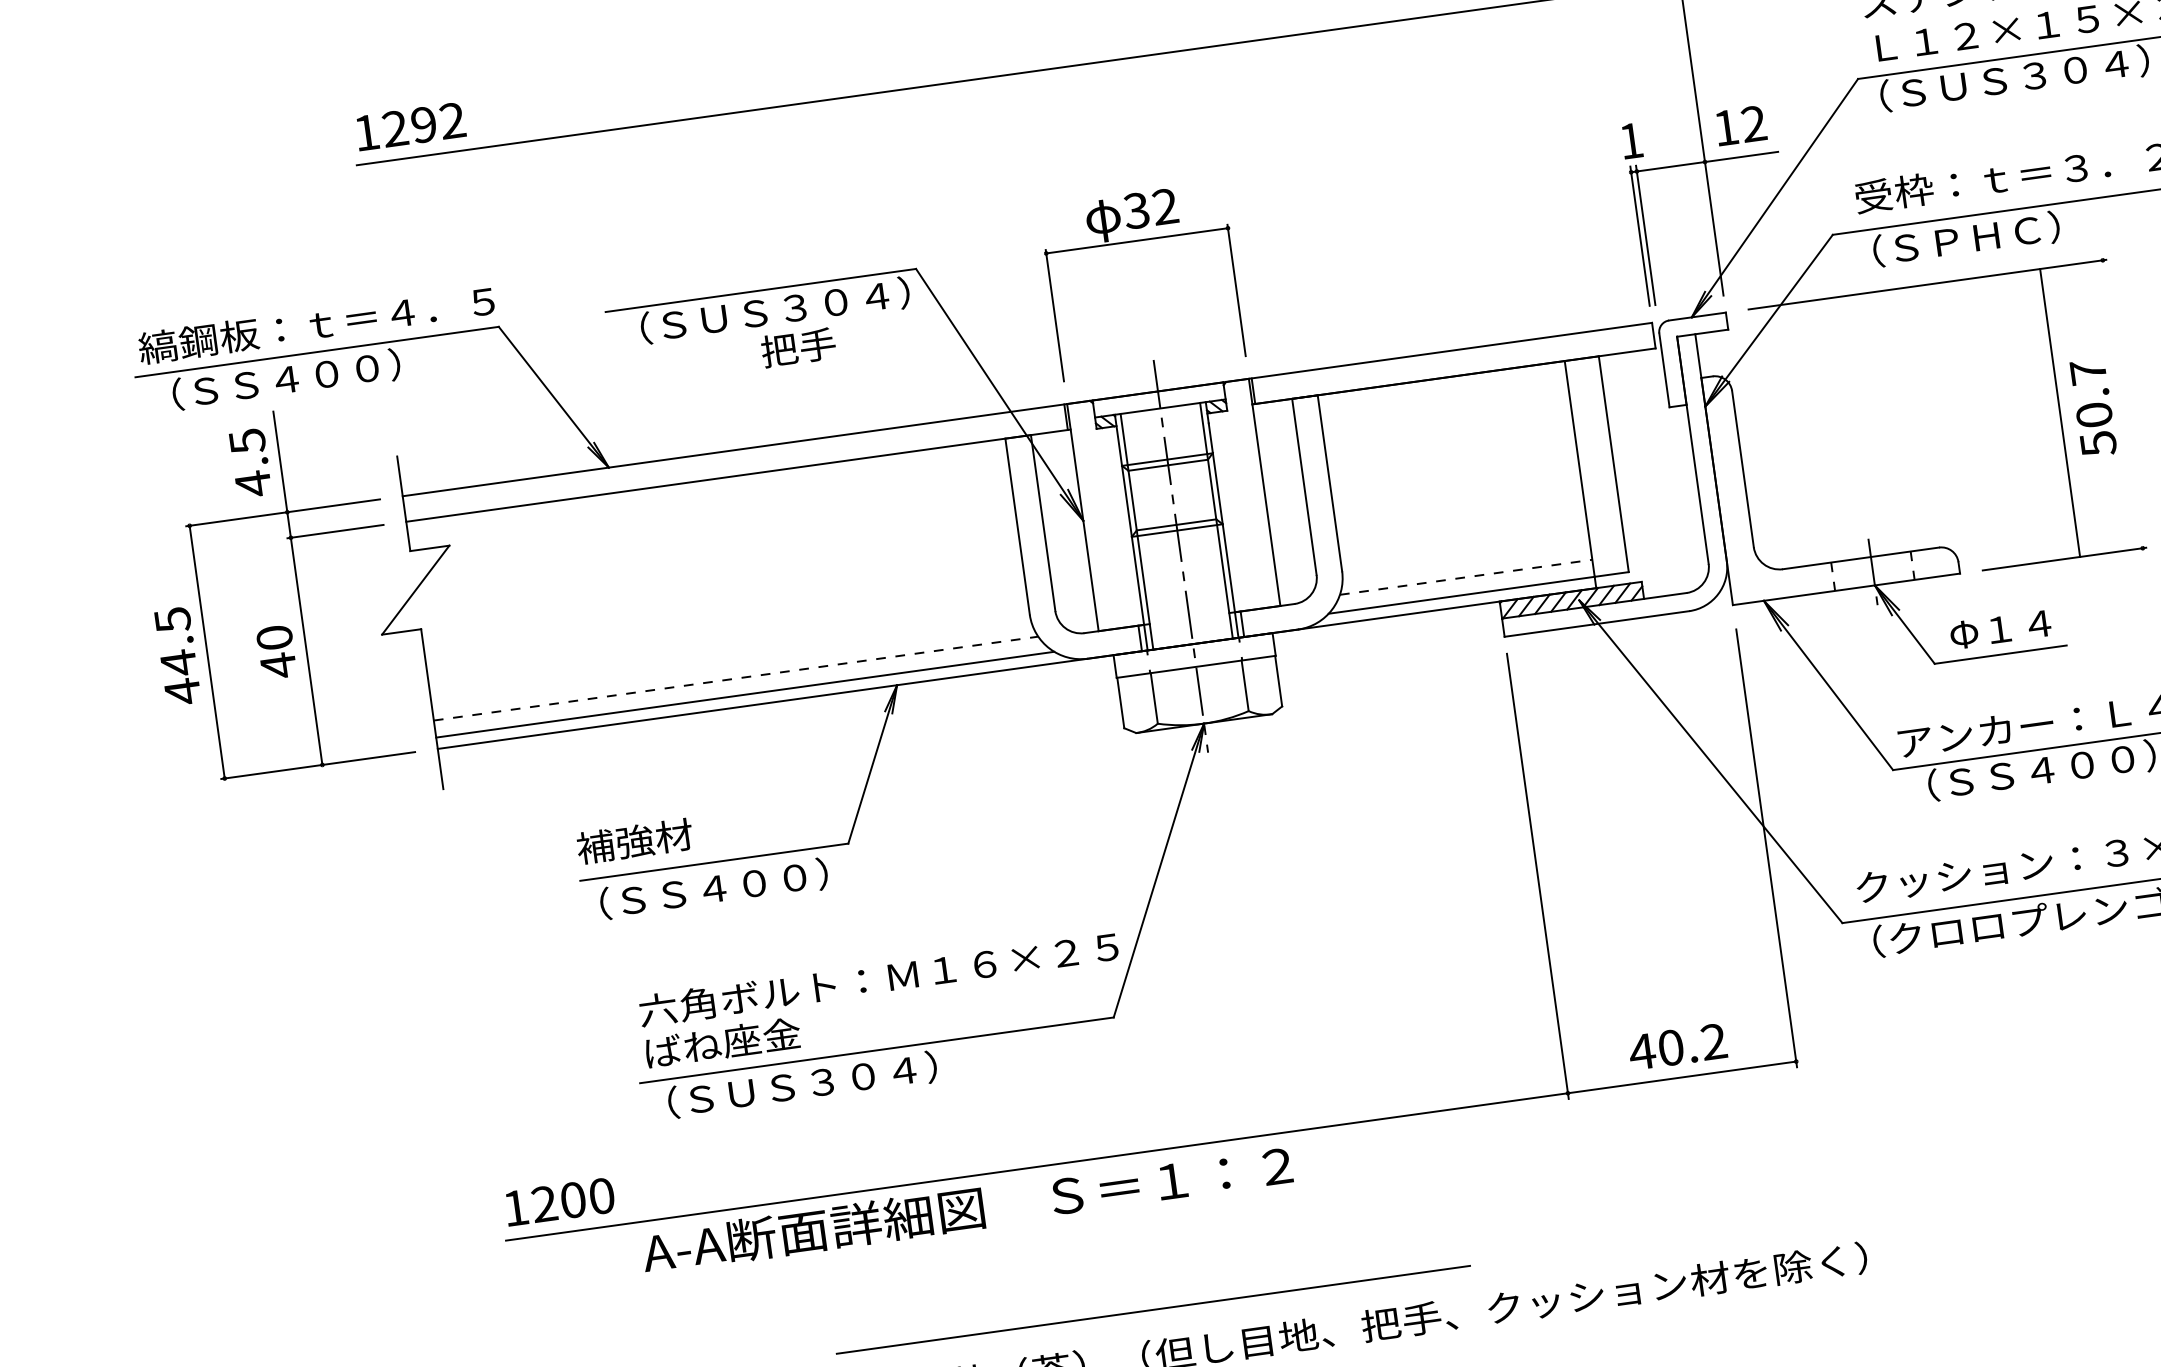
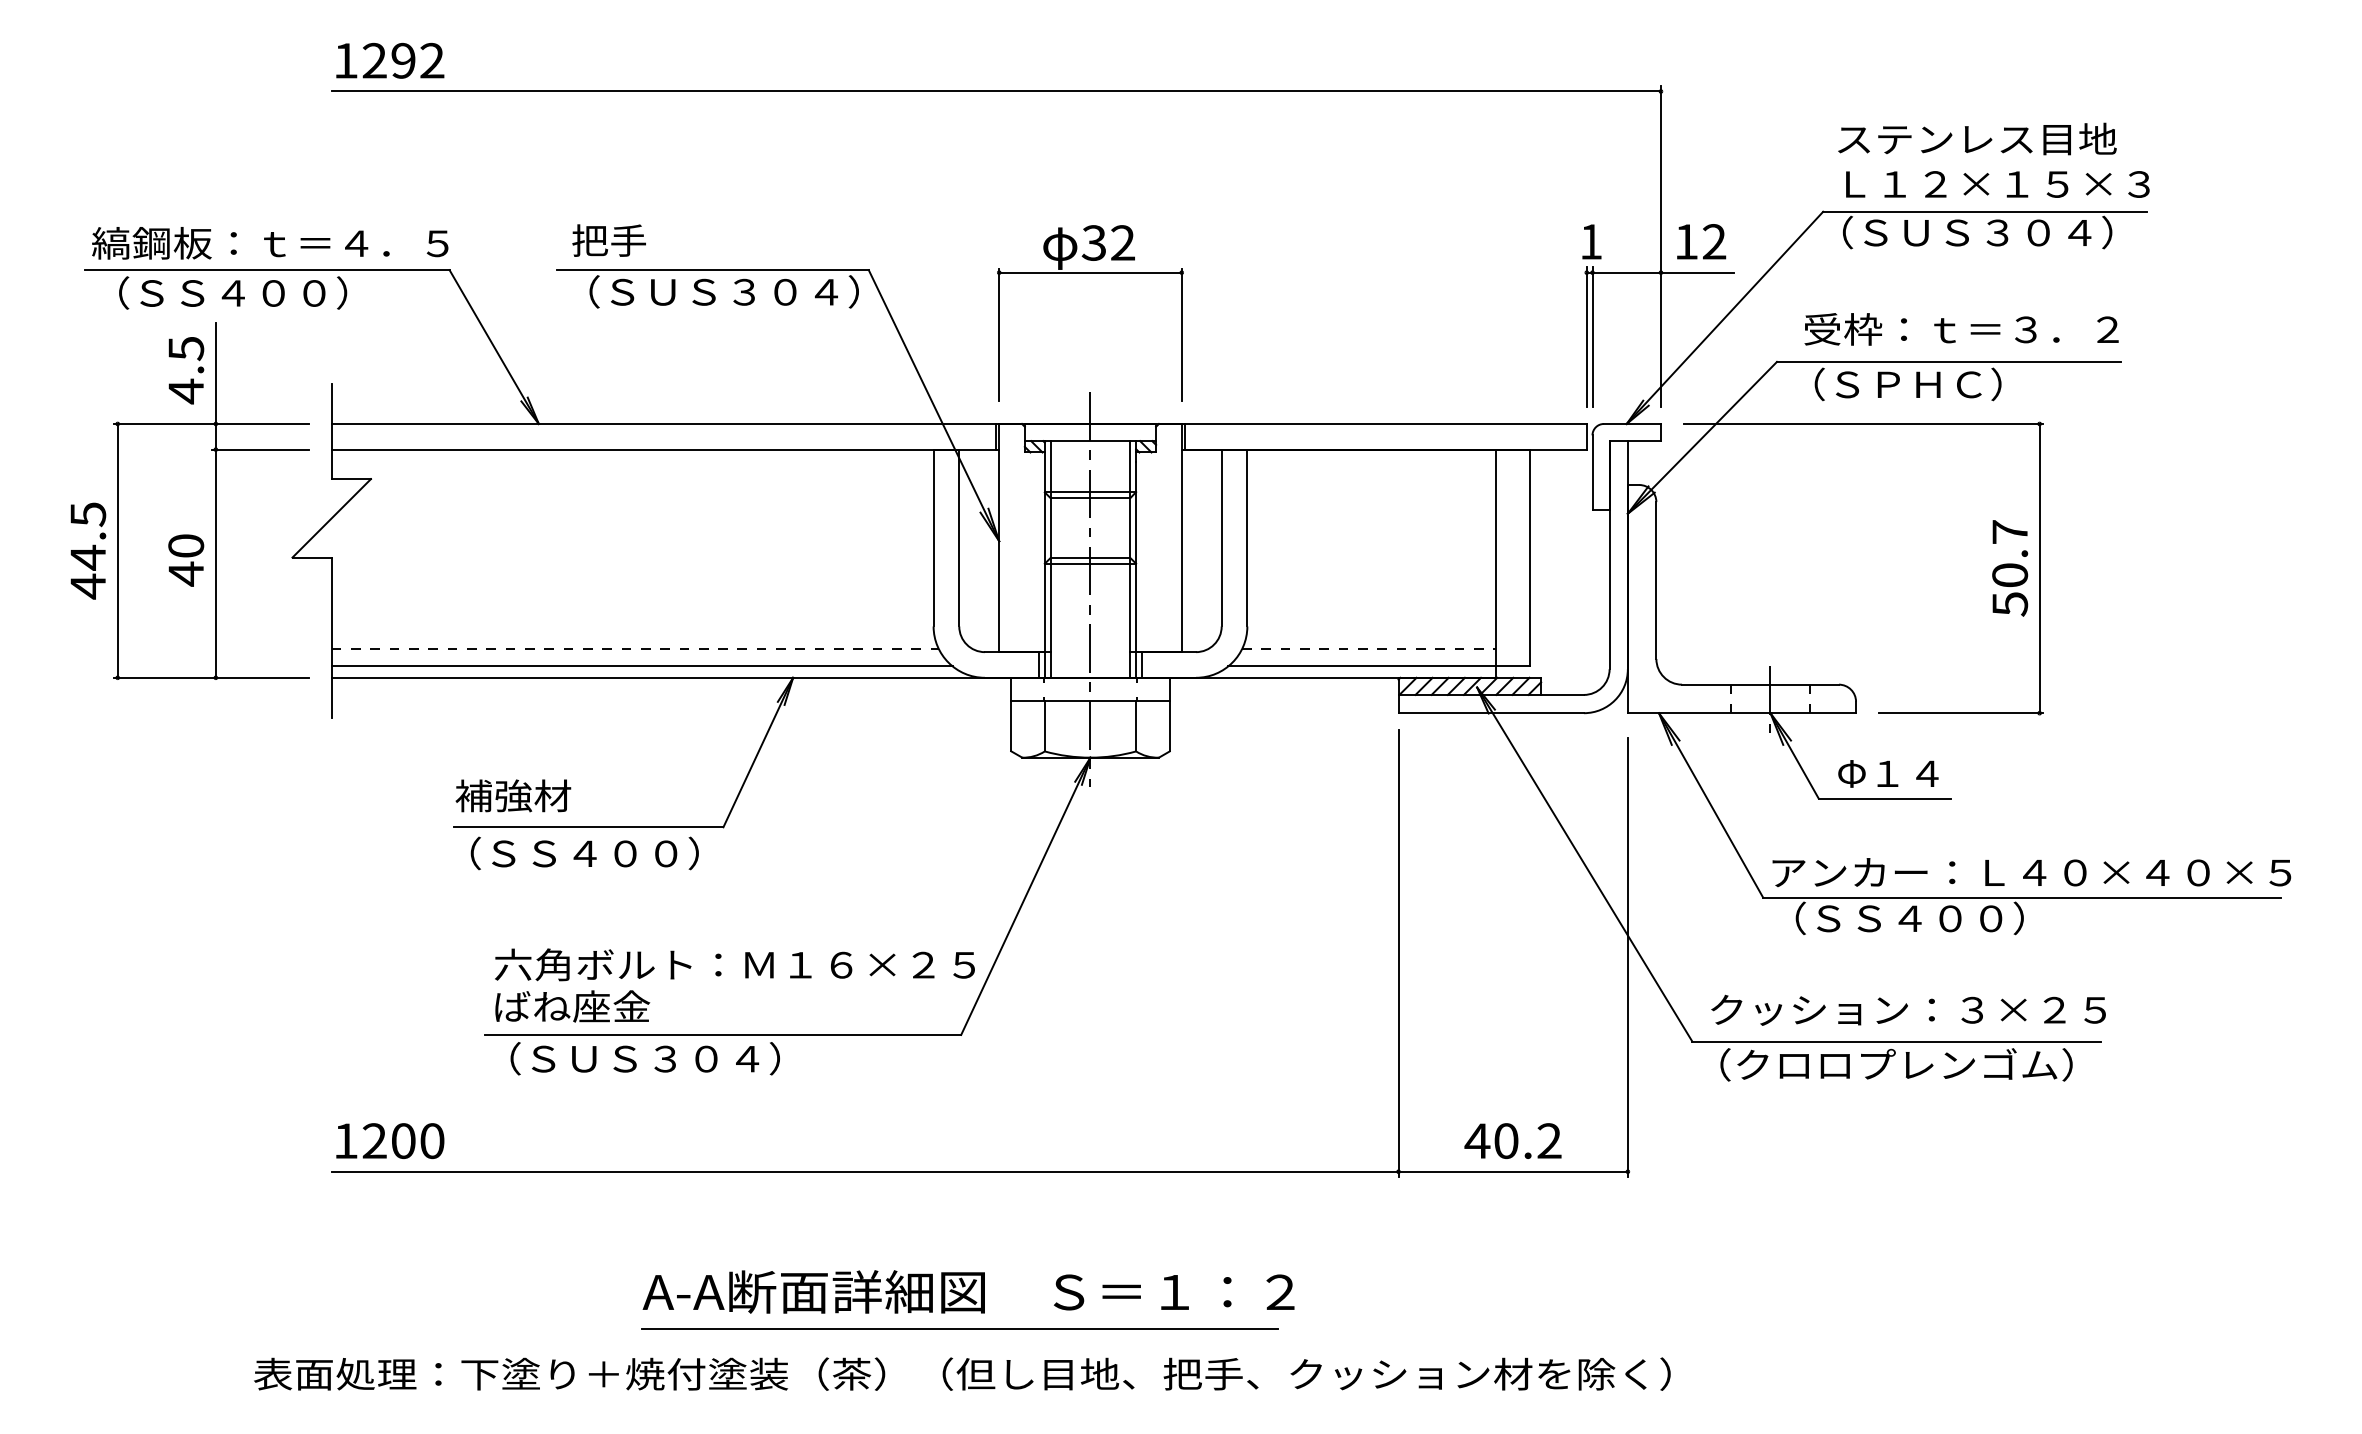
text: (797, 347) -> (608, 240), moved
line: (2059, 412) -> (2039, 568), moved
text: (967, 1208) -> (968, 1291), moved

